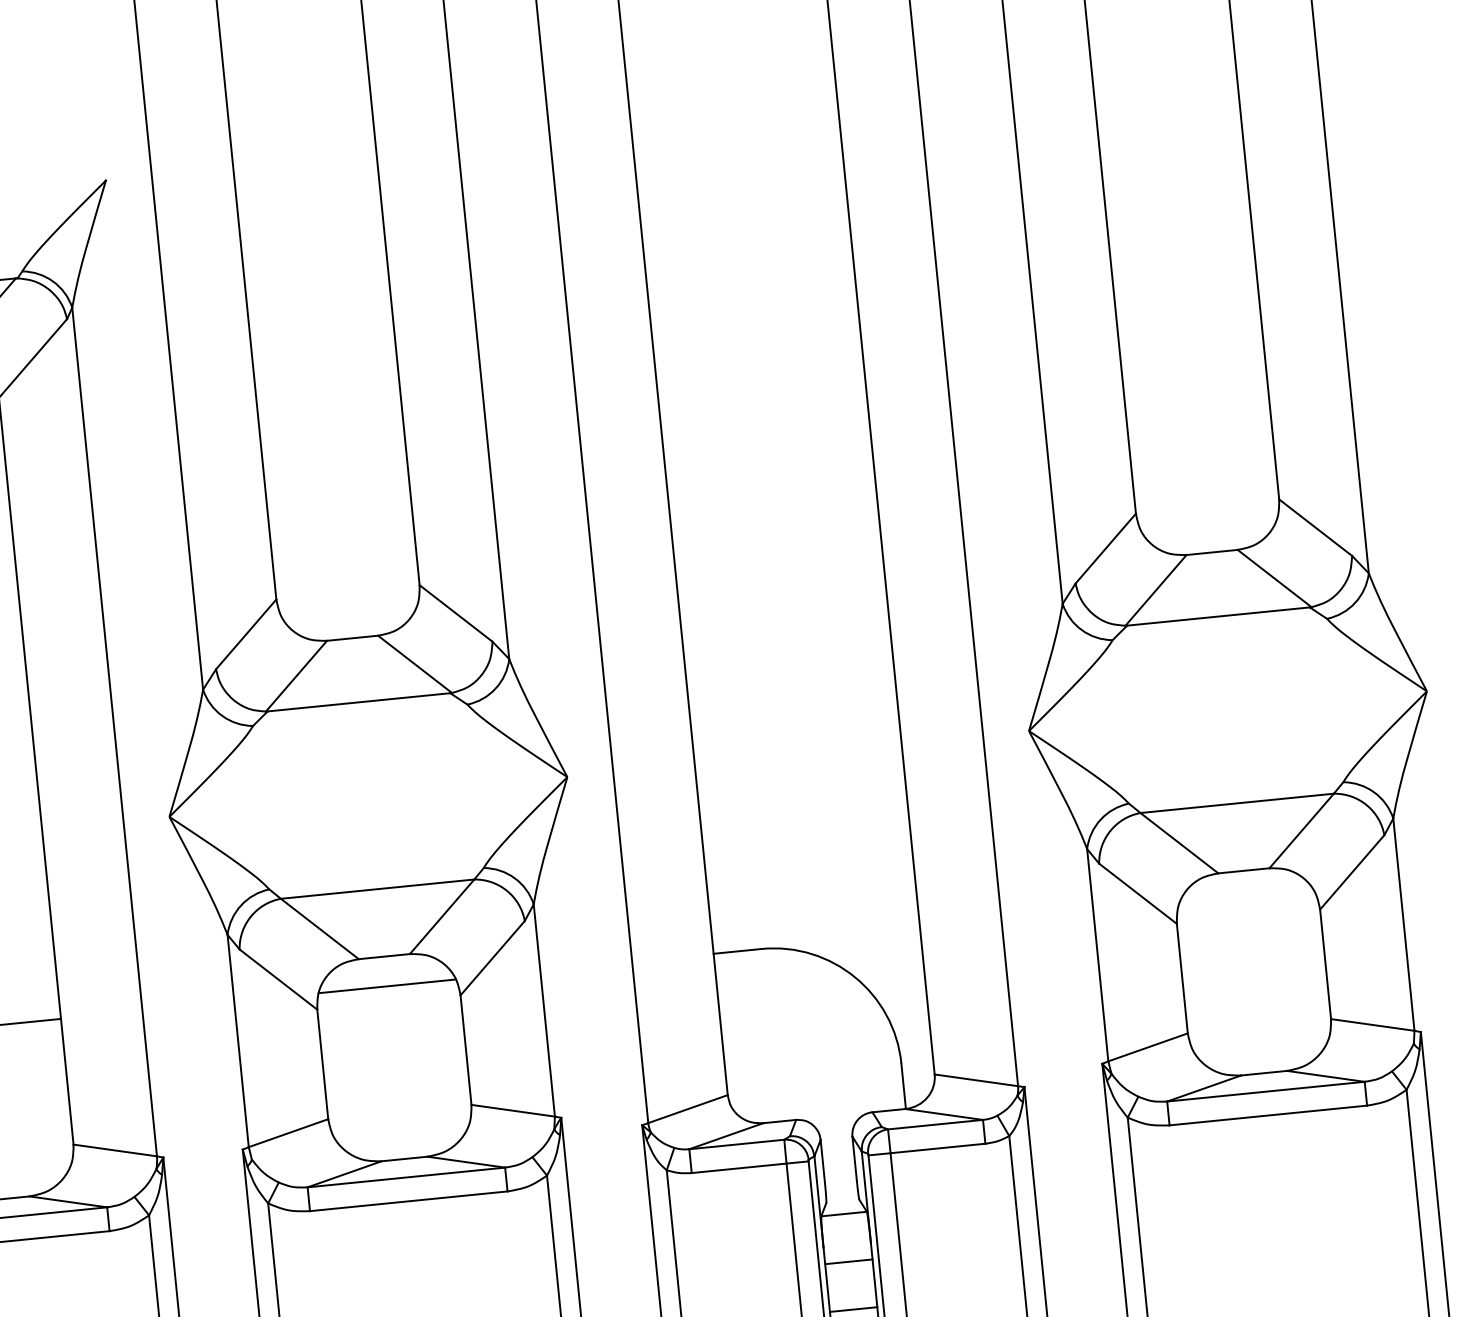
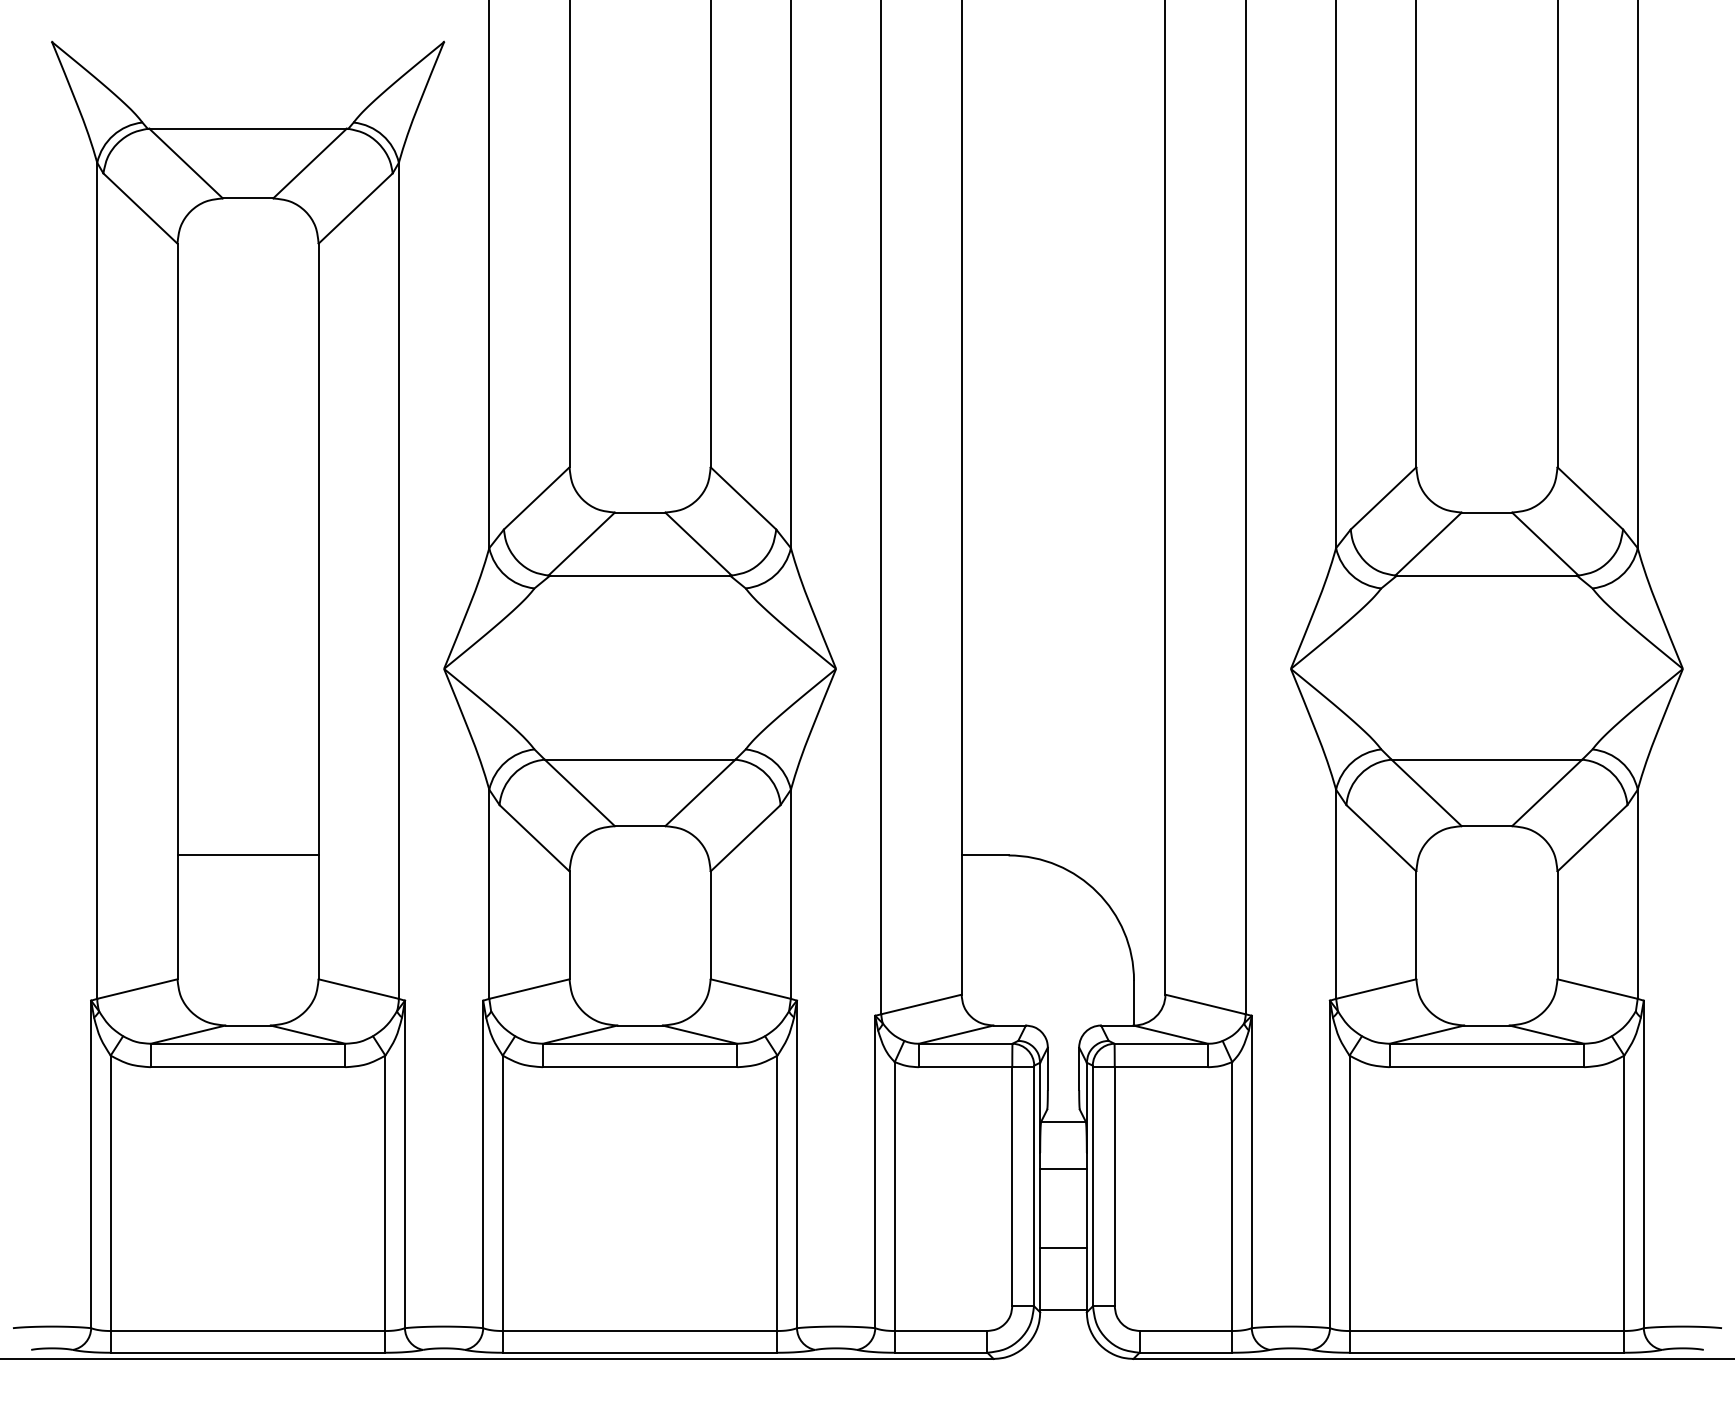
line: (386, 986) -> (639, 855), removed
line: (853, 1309) -> (1063, 1216), removed

